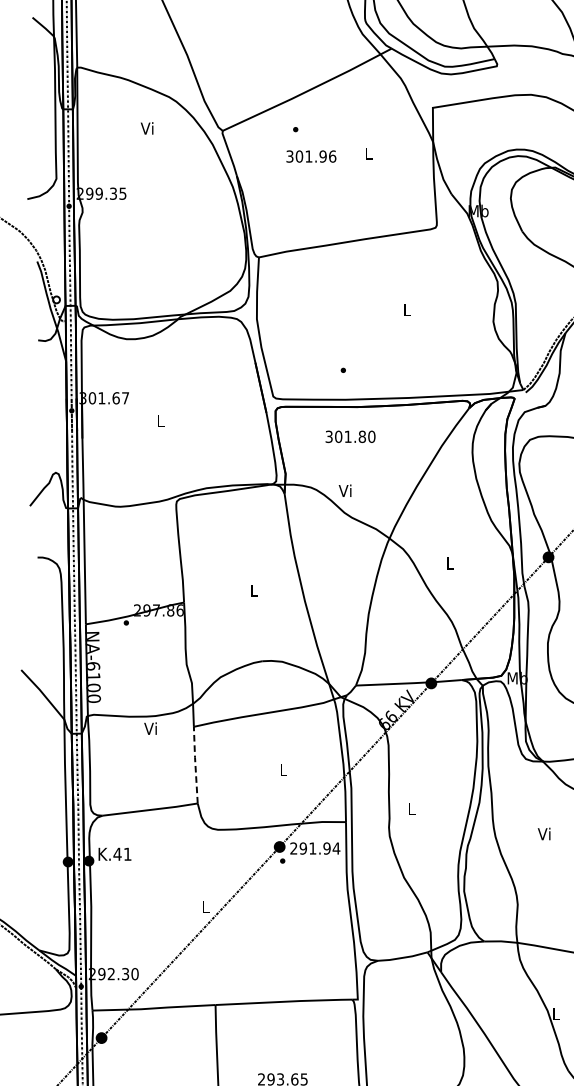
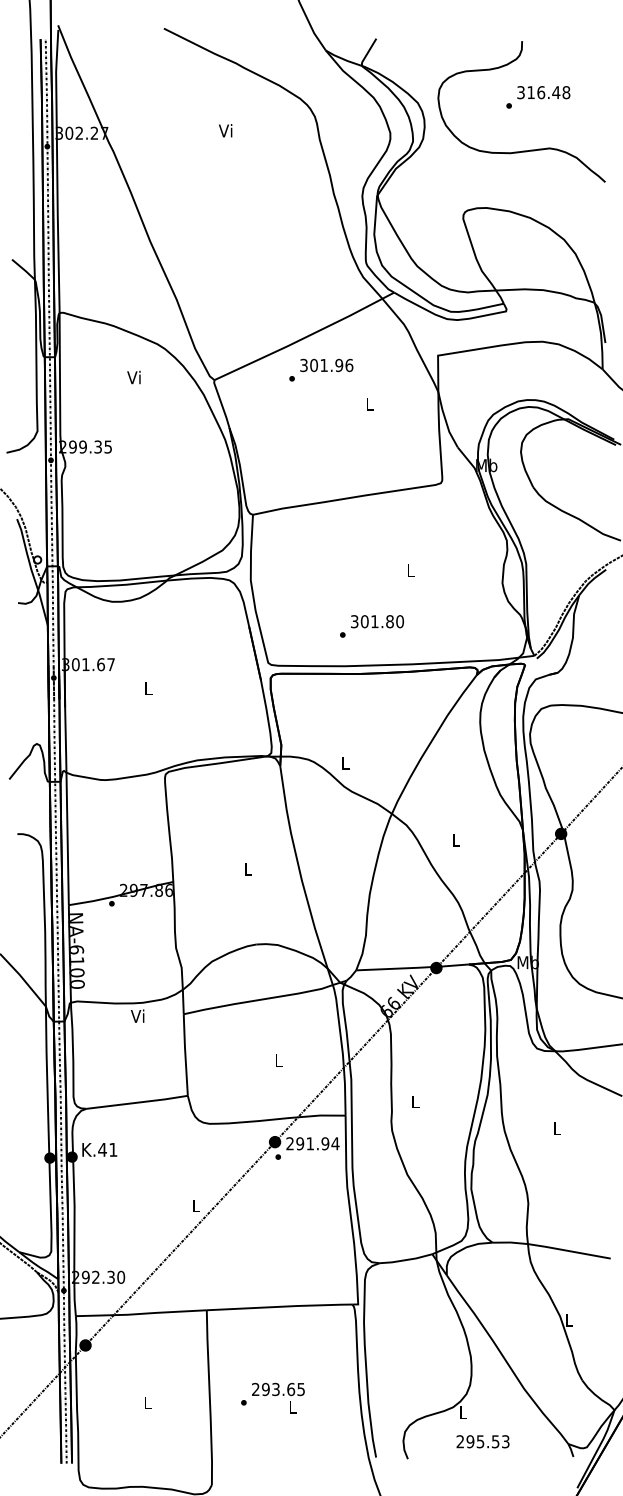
text: (311, 156) -> (326, 365), moved
text: (350, 436) -> (377, 621), moved
text: (344, 490) -> (344, 762), Vi -> L
line: (195, 764) -> (185, 1054), dashed -> solid
text: (544, 833) -> (556, 1127), Vi -> L

